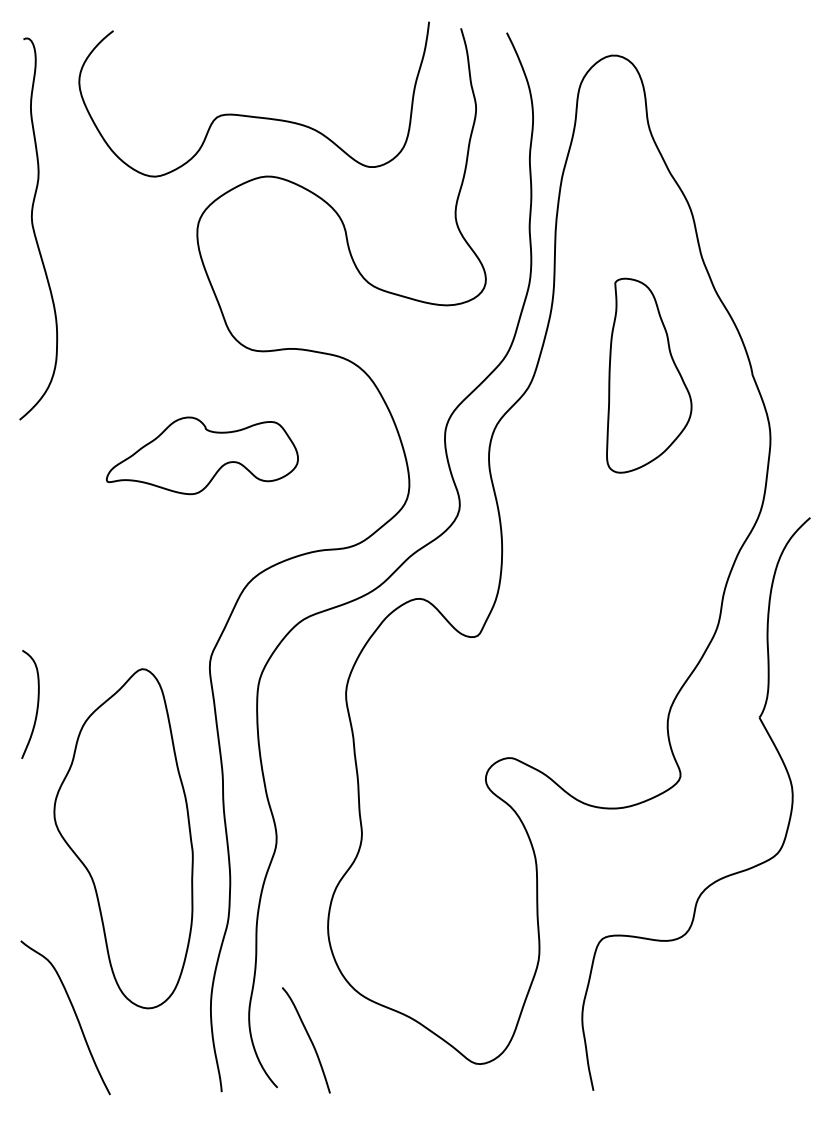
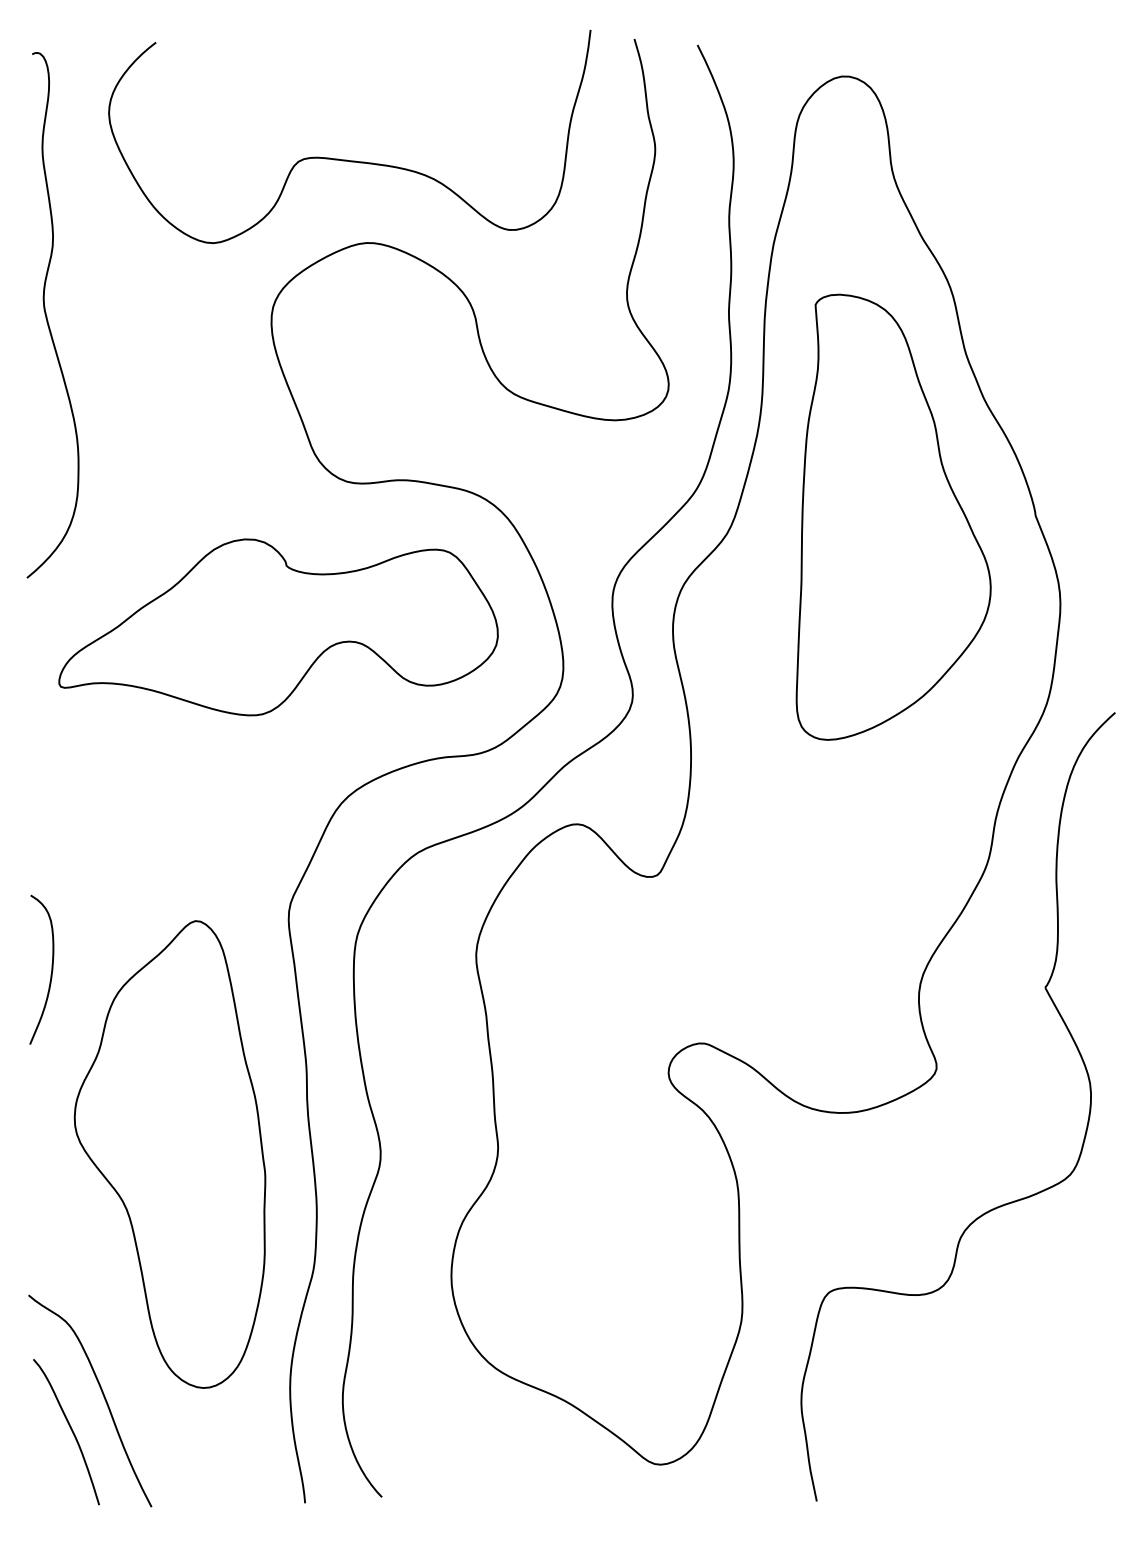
part: (649, 375) -> (893, 516), size x1.67
part: (202, 455) -> (278, 627), size x1.67
curve: (309, 1038) -> (70, 1429), moved

